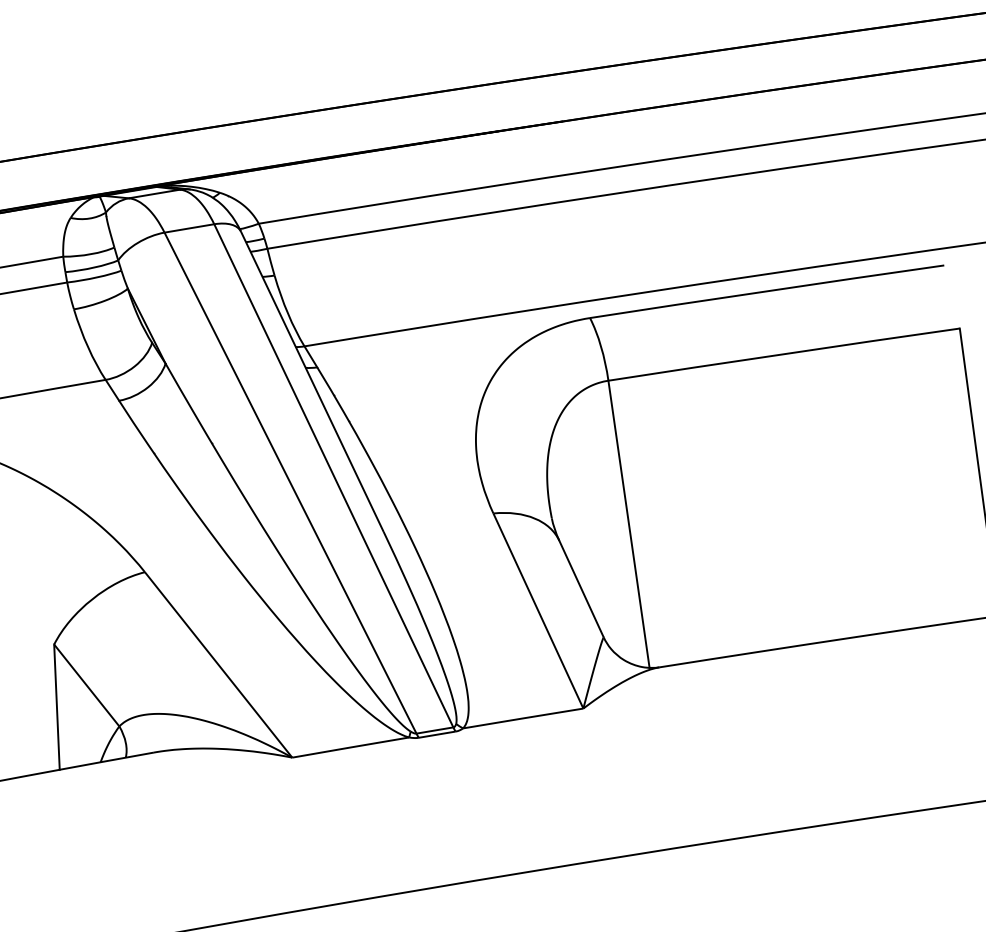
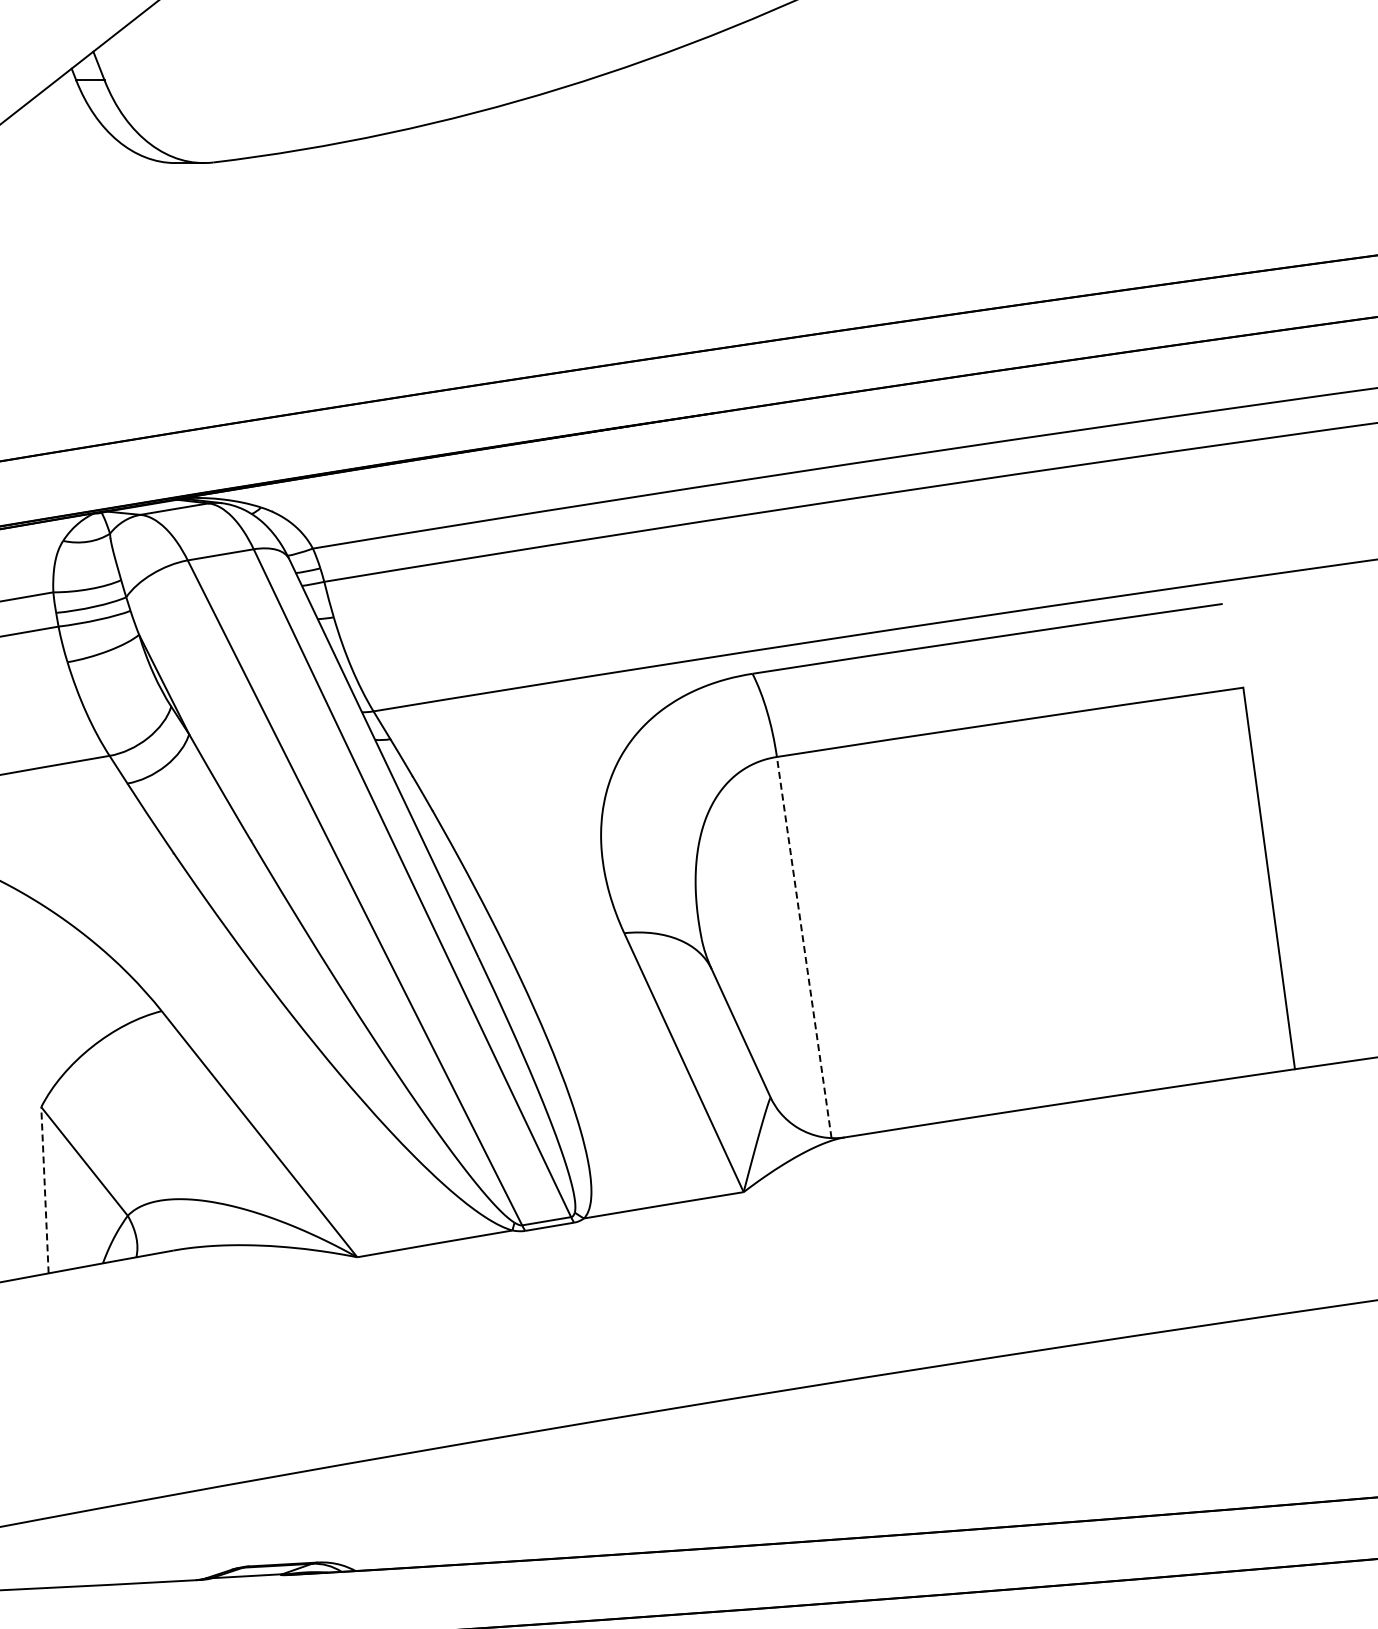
line: (629, 524) -> (804, 947), solid -> dashed
line: (56, 706) -> (44, 1189), solid -> dashed

